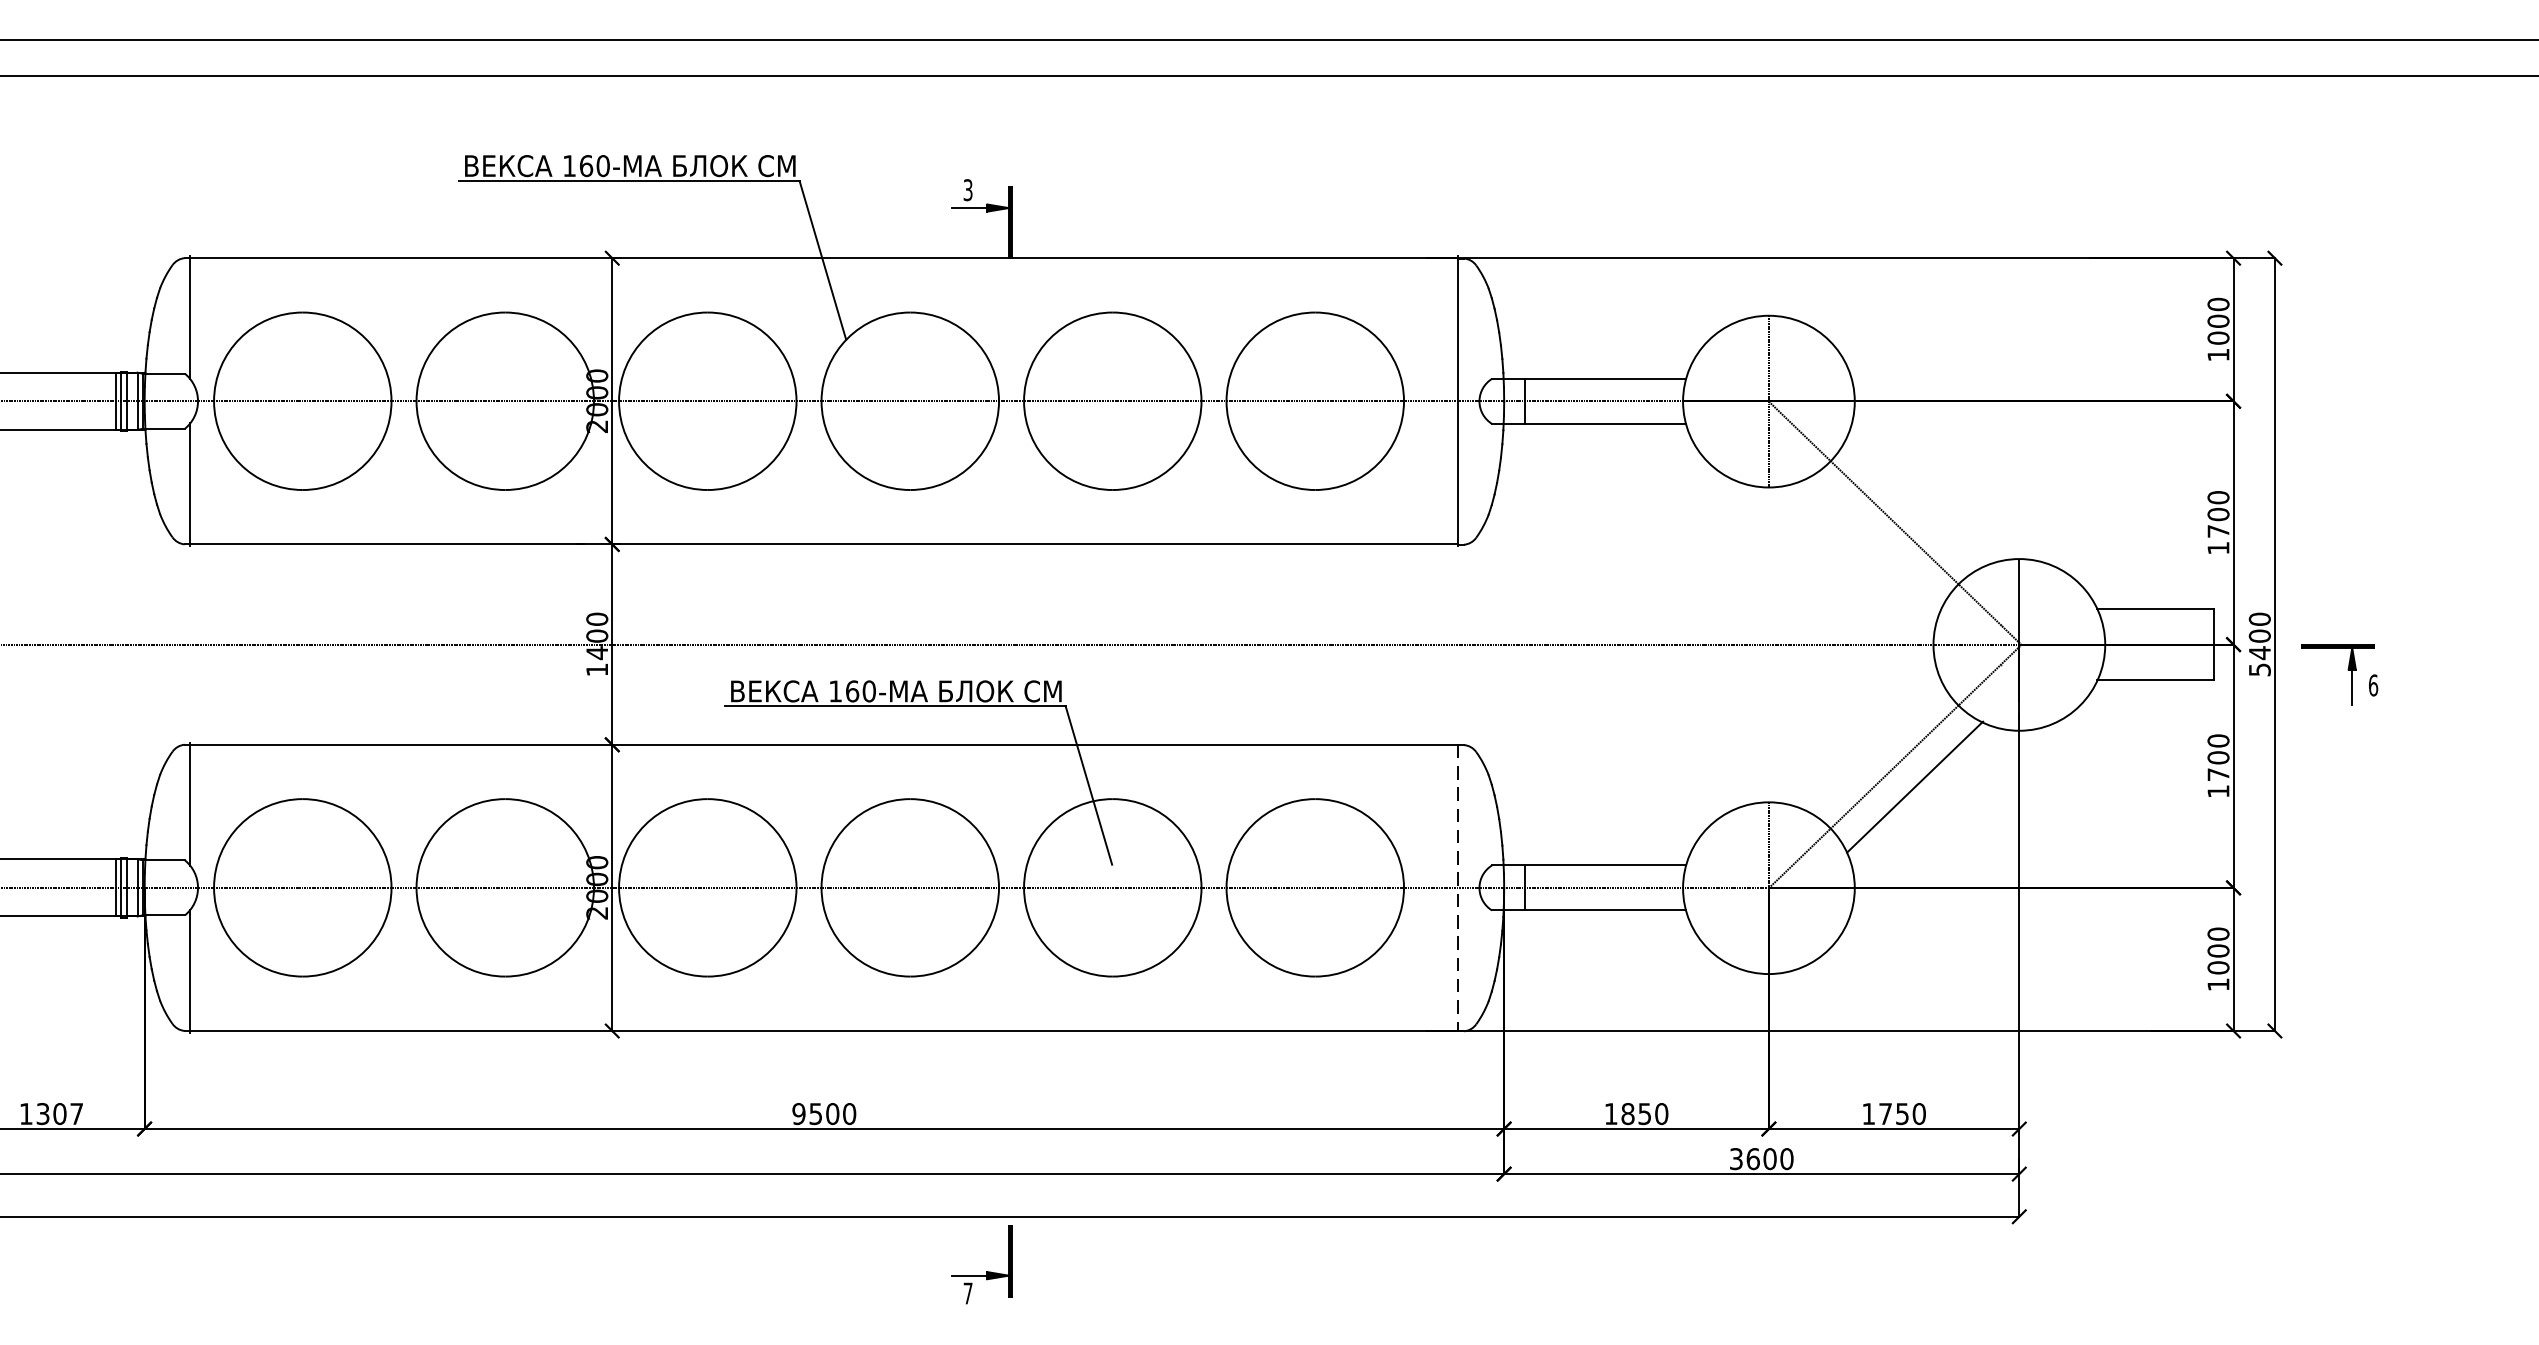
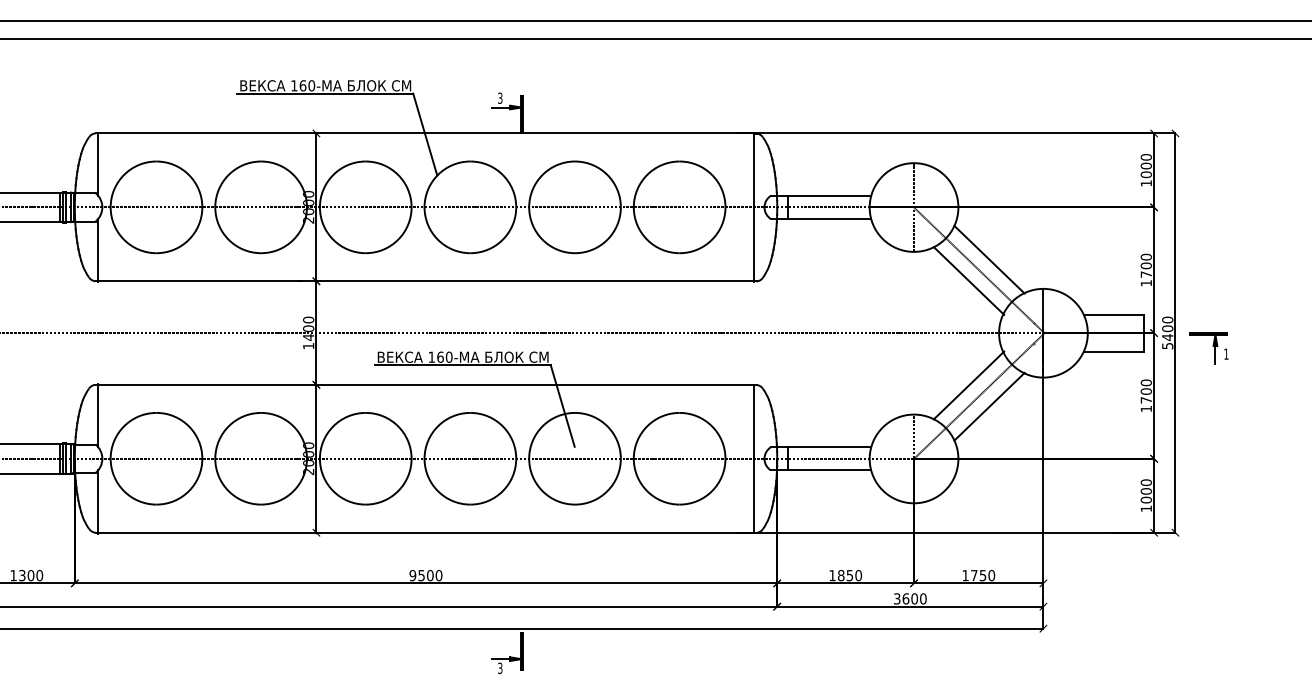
line: (1914, 502) -> (989, 259), added
line: (1874, 542) -> (968, 280), added
text: (2373, 684) -> (1226, 353), 6 -> 1
line: (1874, 746) -> (968, 385), added
line: (1458, 887) -> (753, 458), dashed -> solid
text: (76, 1113) -> (39, 575), 1307 -> 1300
text: (968, 1293) -> (500, 668), 7 -> 3

